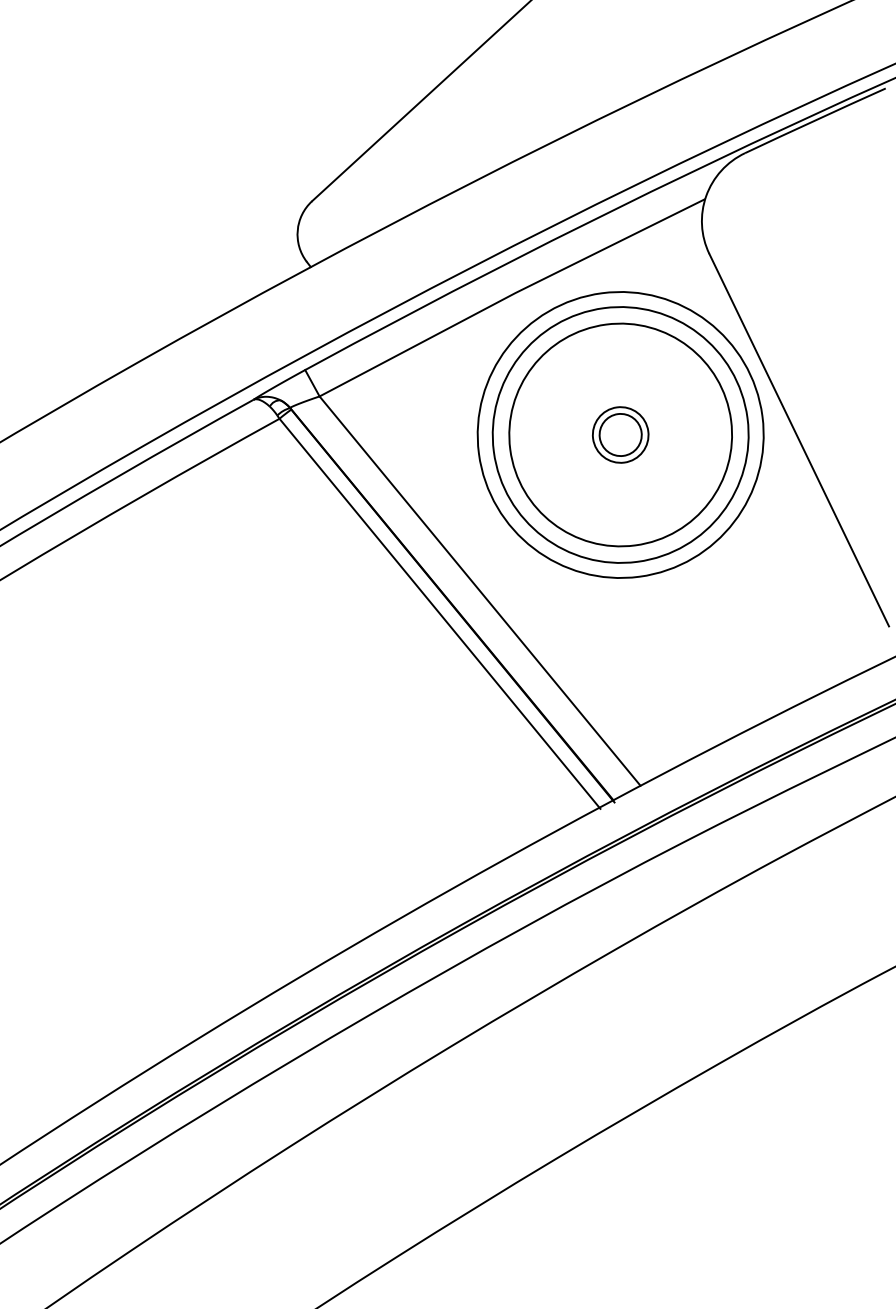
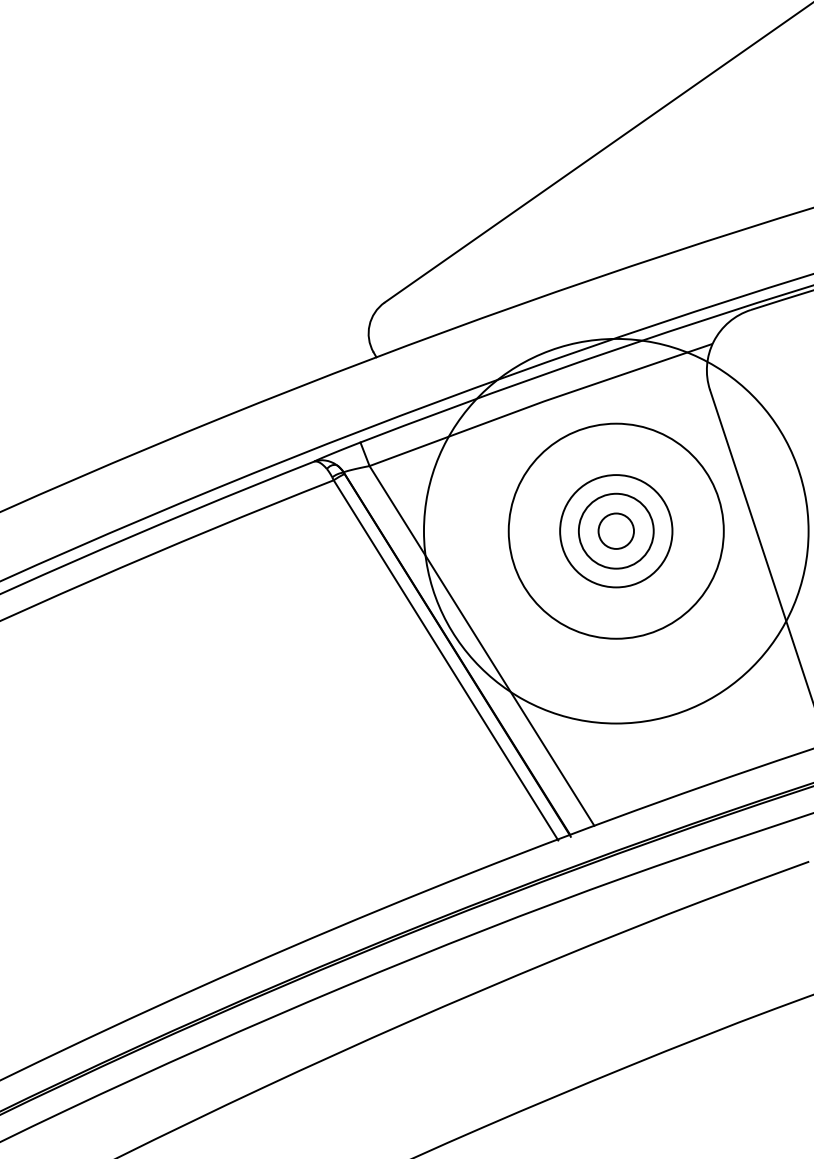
circle: (619, 434) -> (615, 530), size x0.6
circle: (619, 434) -> (615, 530), size x1.6
circle: (620, 435) -> (616, 531), size x1.6

